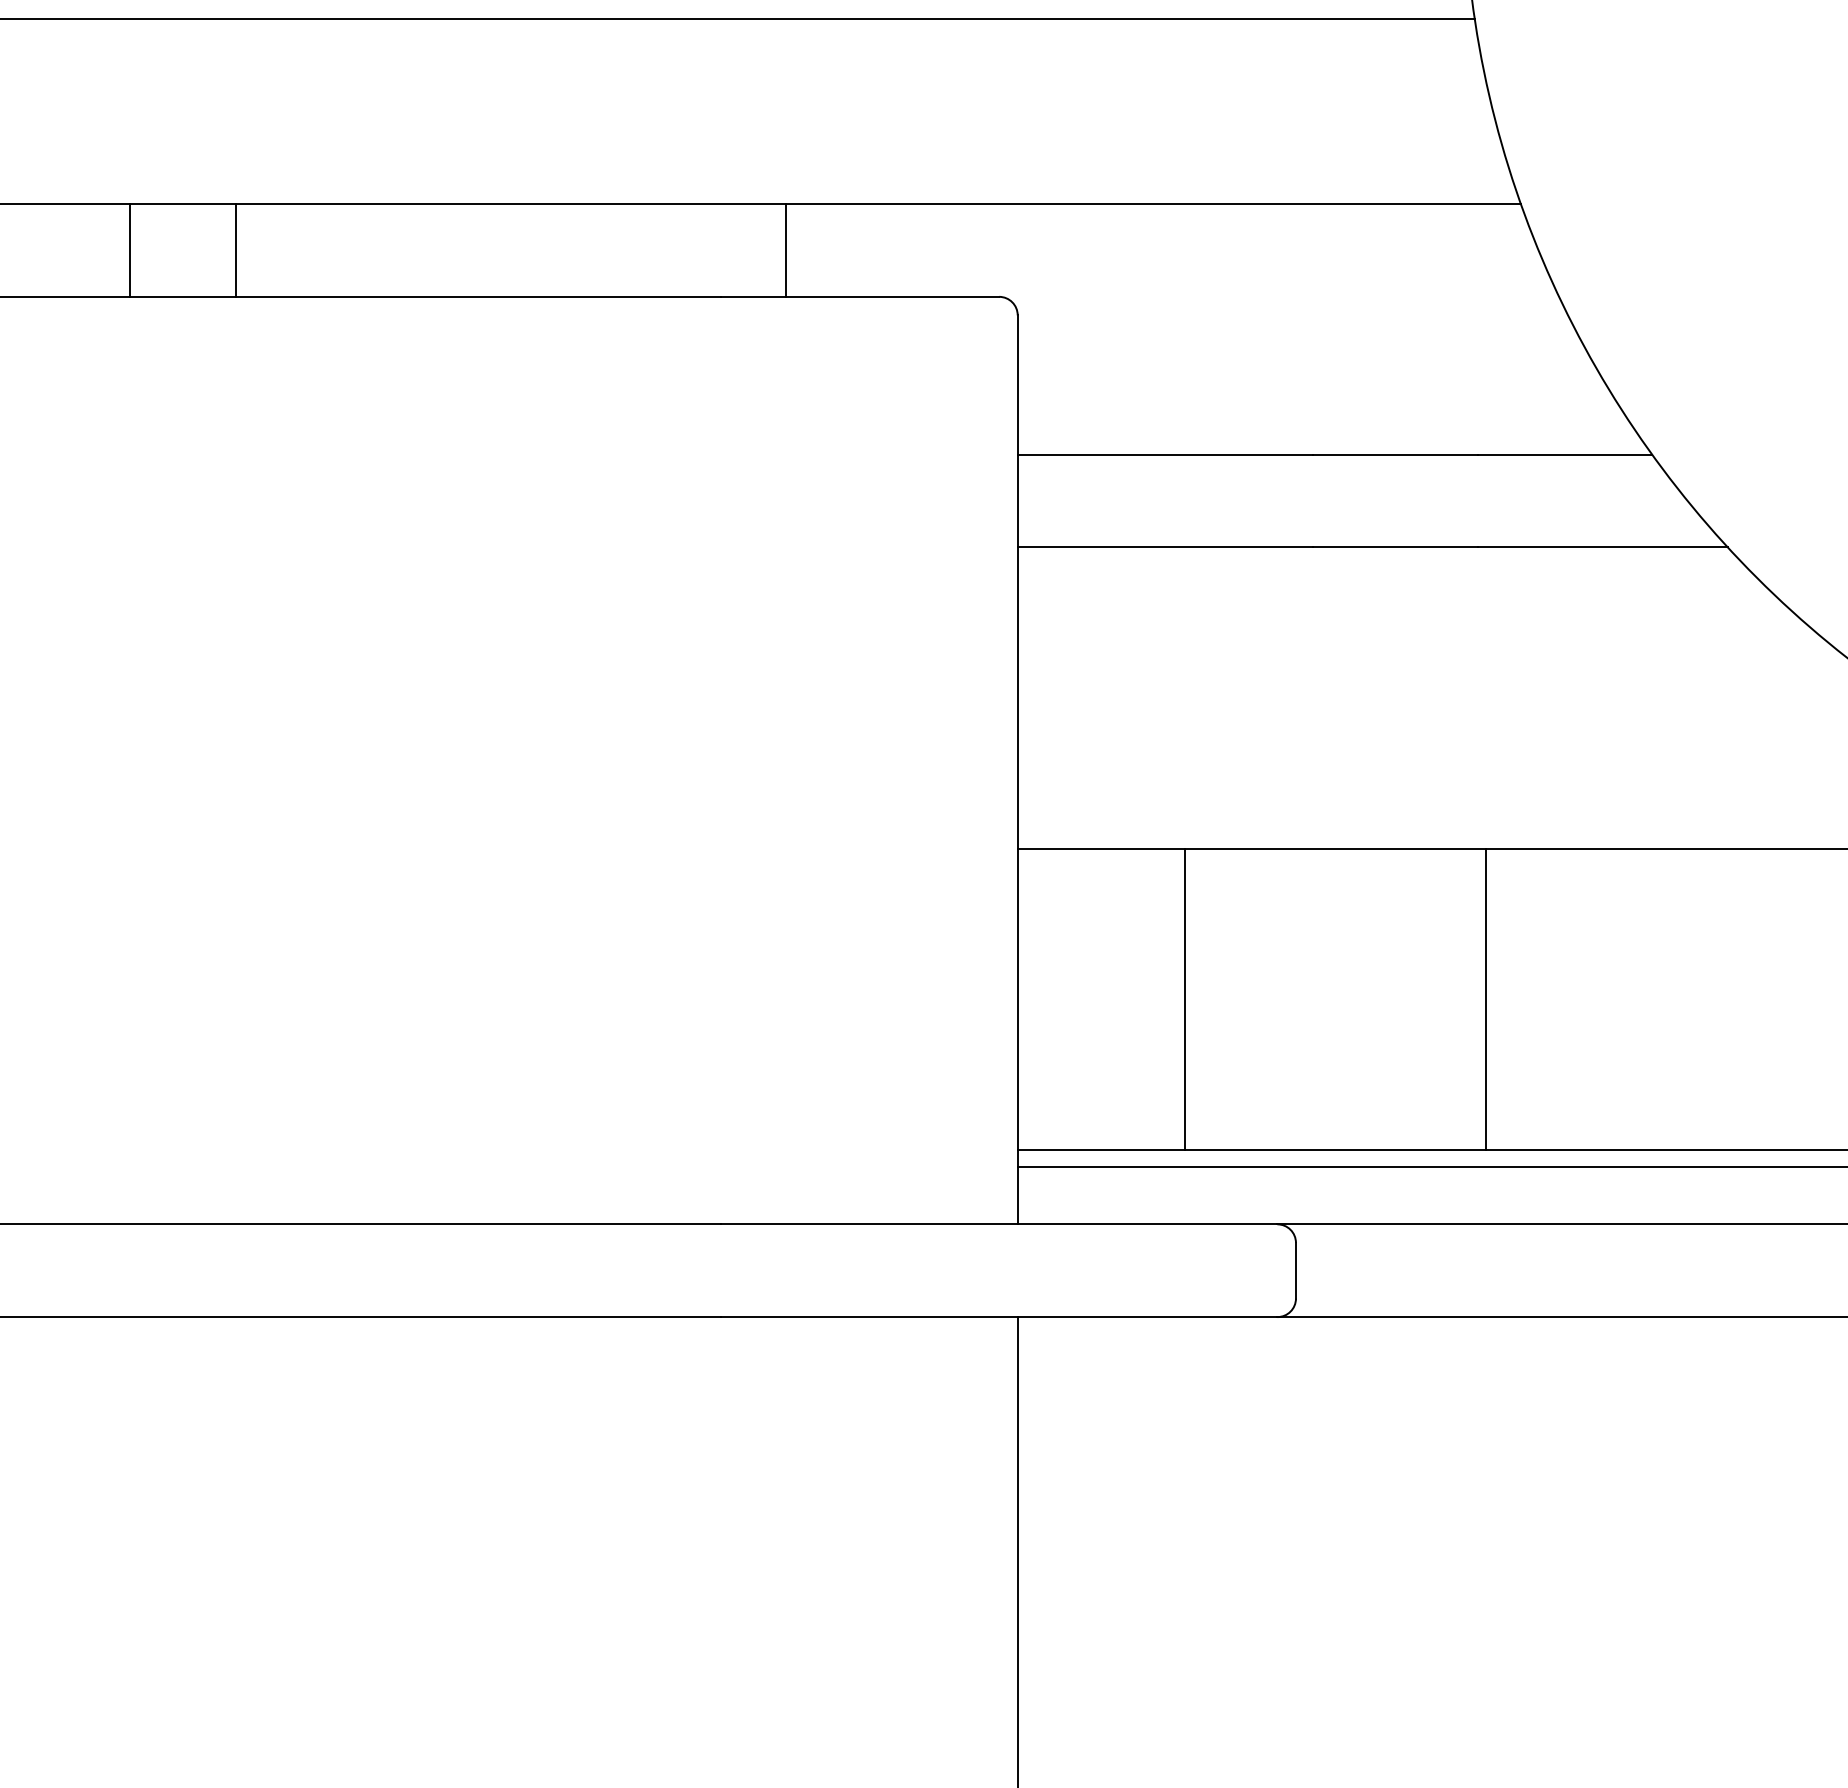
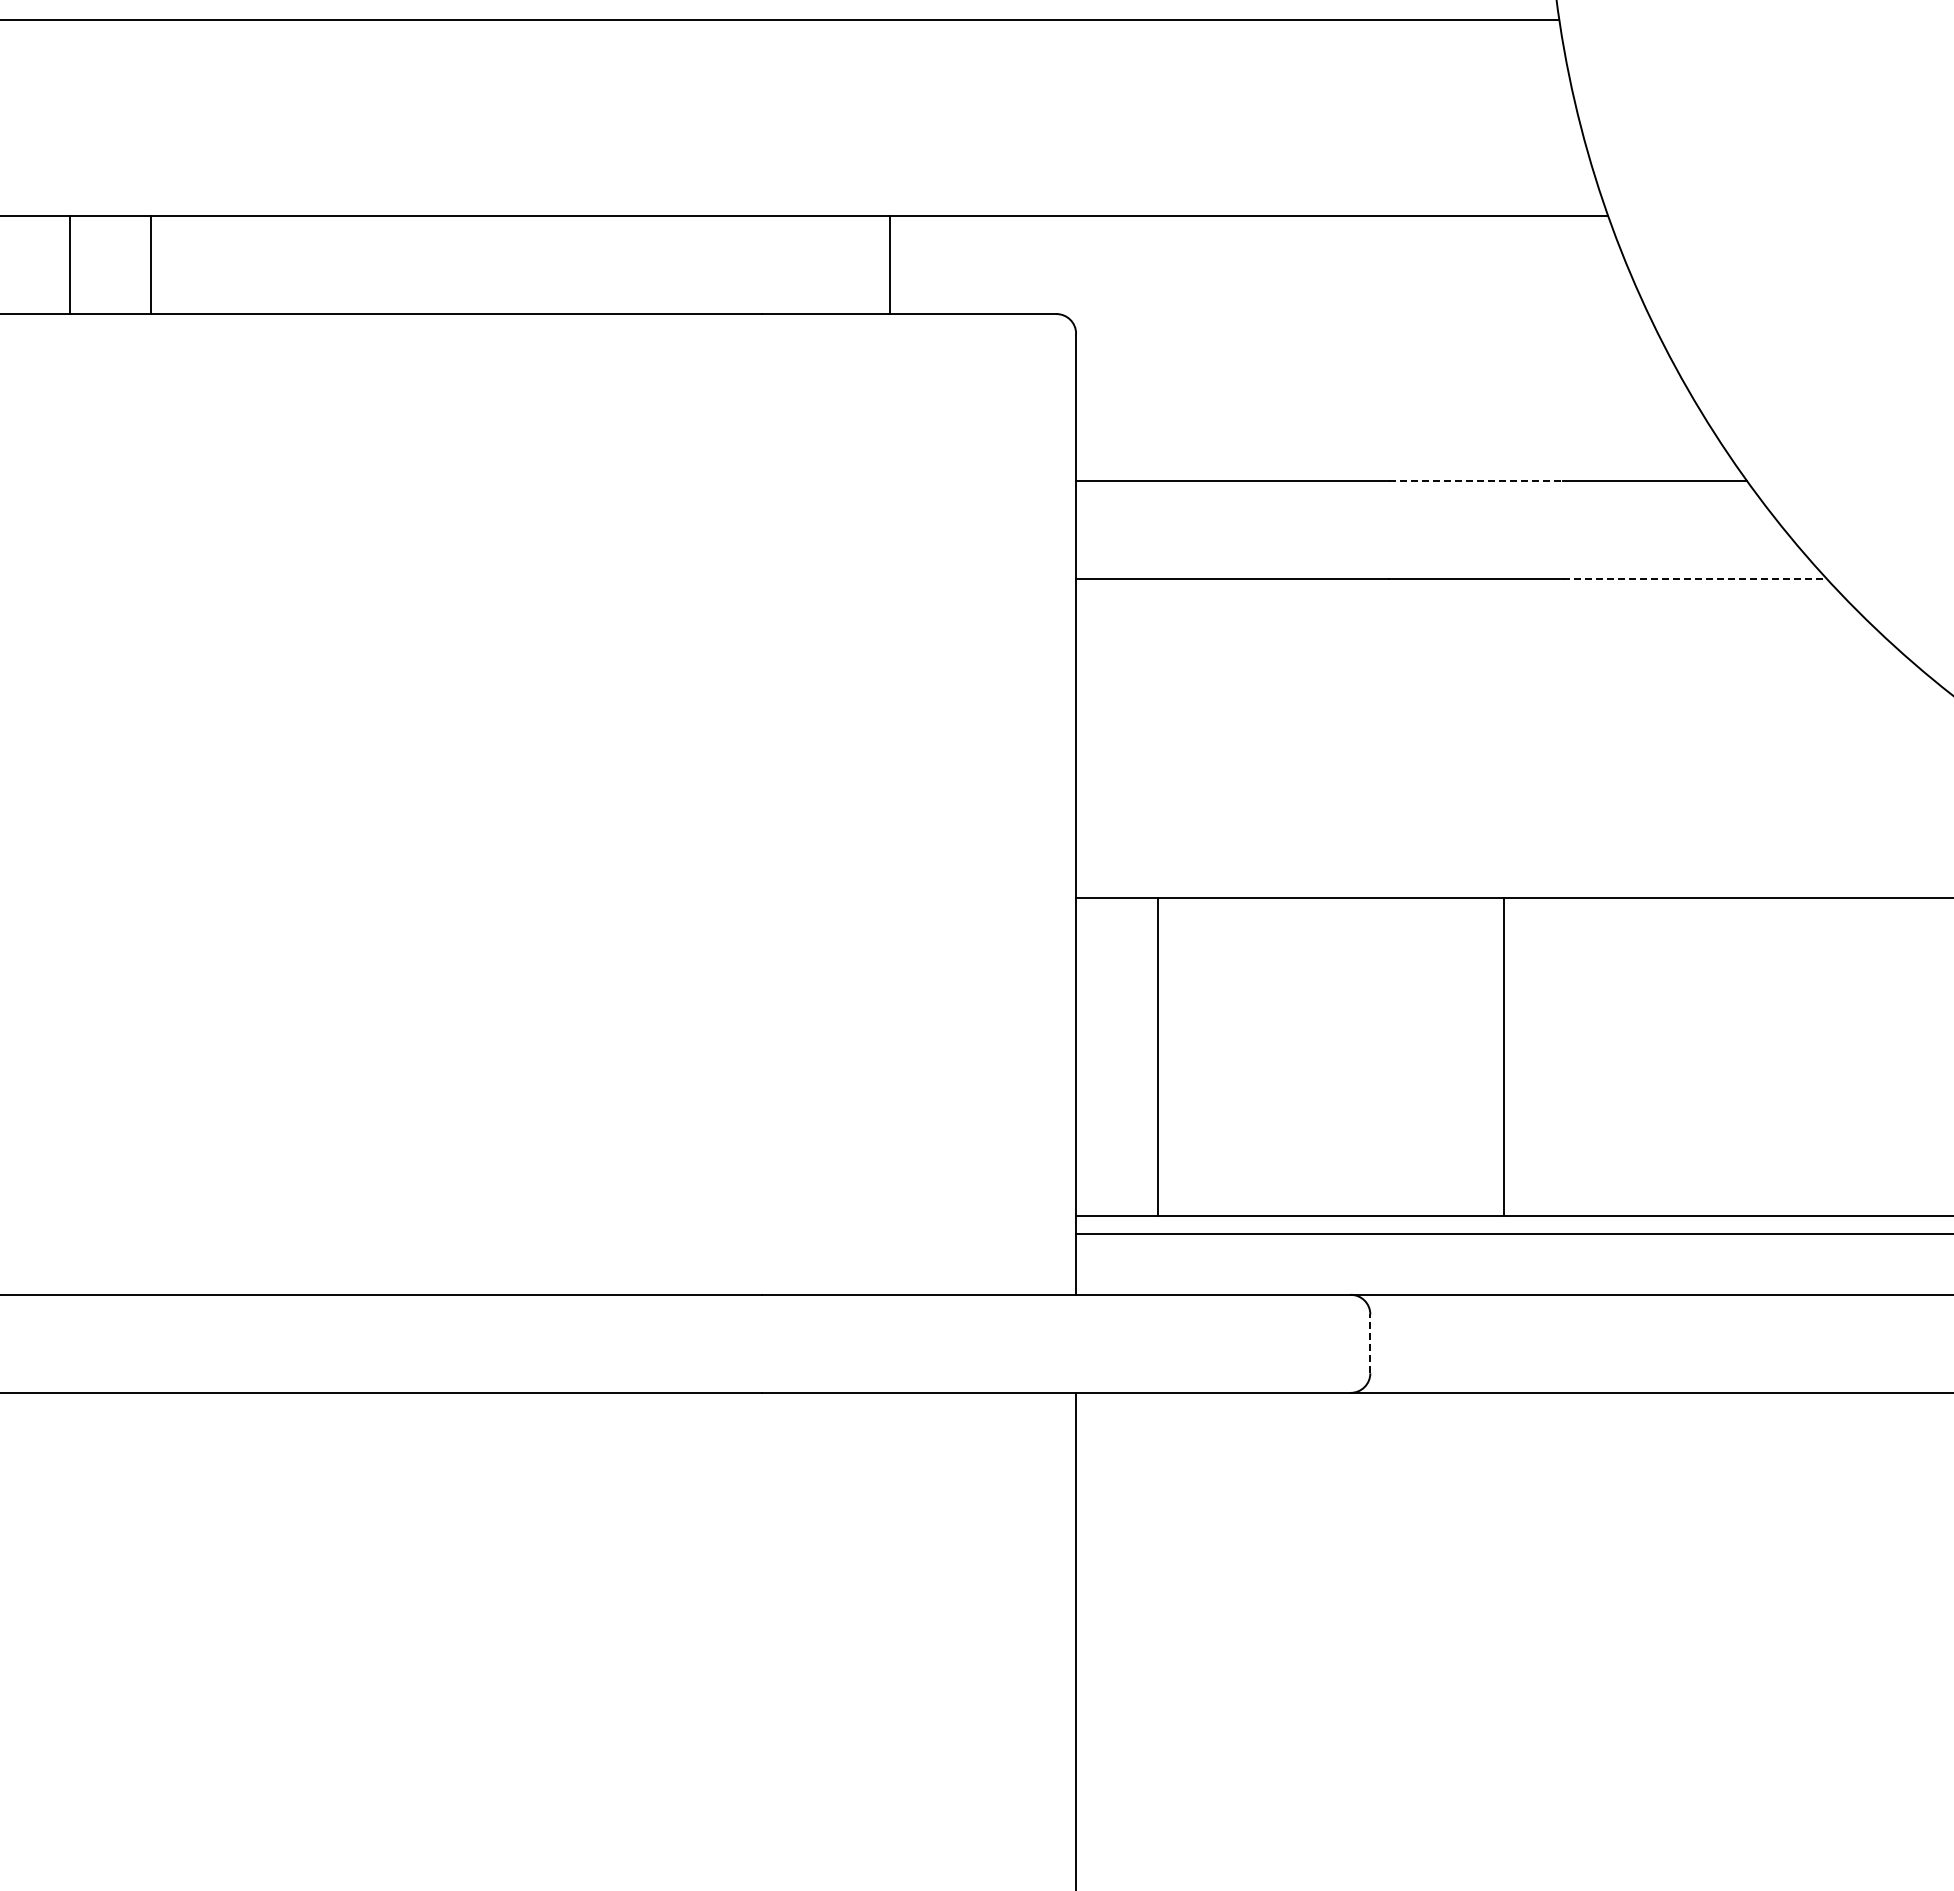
line: (130, 249) -> (69, 264), moved
line: (236, 249) -> (150, 264), moved
line: (785, 249) -> (889, 264), moved
line: (1396, 454) -> (1476, 480), solid -> dashed
line: (1602, 546) -> (1694, 578), solid -> dashed
line: (1184, 999) -> (1157, 1057), moved
line: (1485, 999) -> (1503, 1057), moved
line: (1296, 1270) -> (1370, 1343), solid -> dashed

